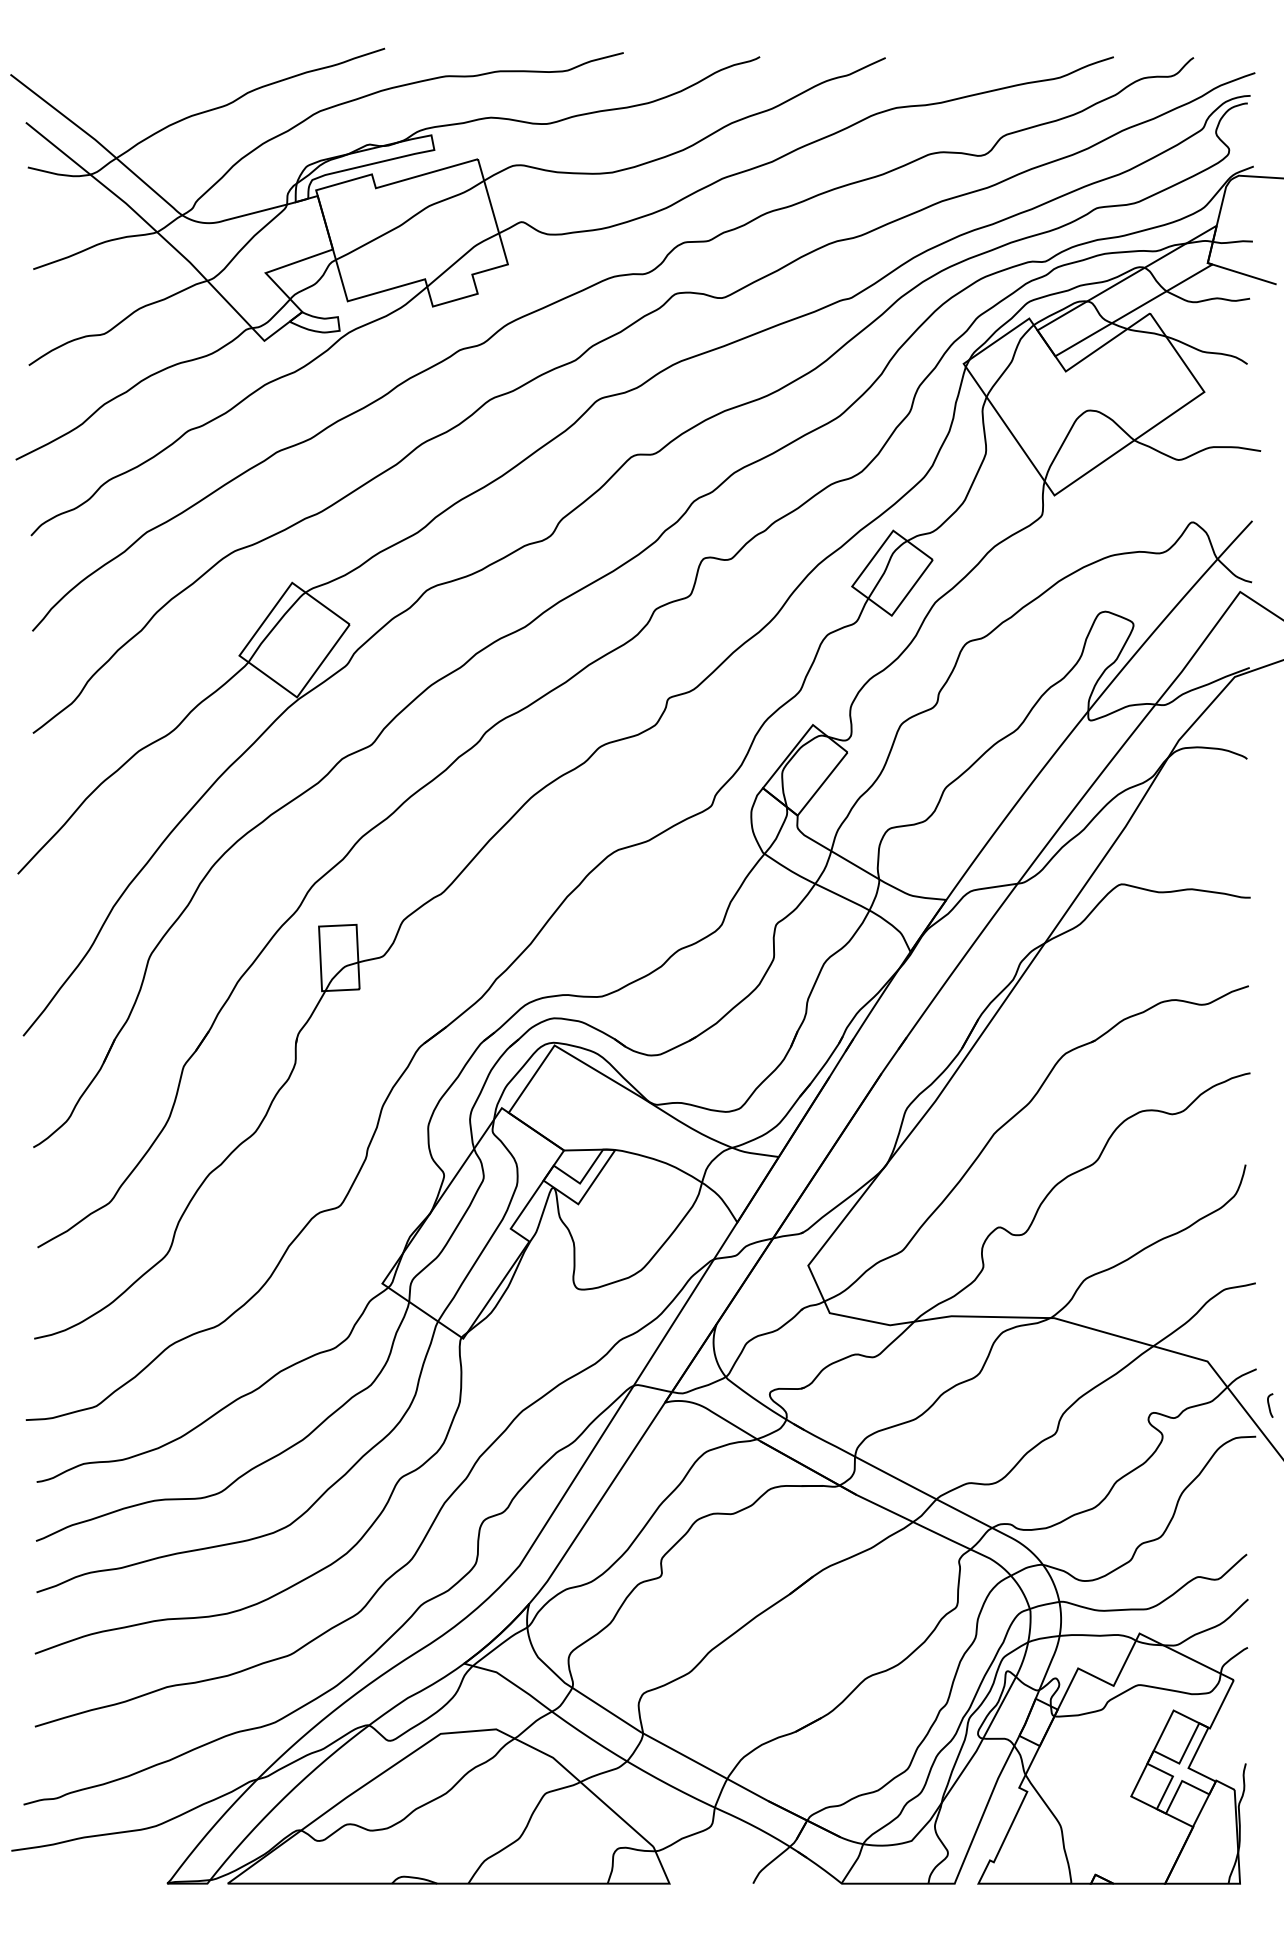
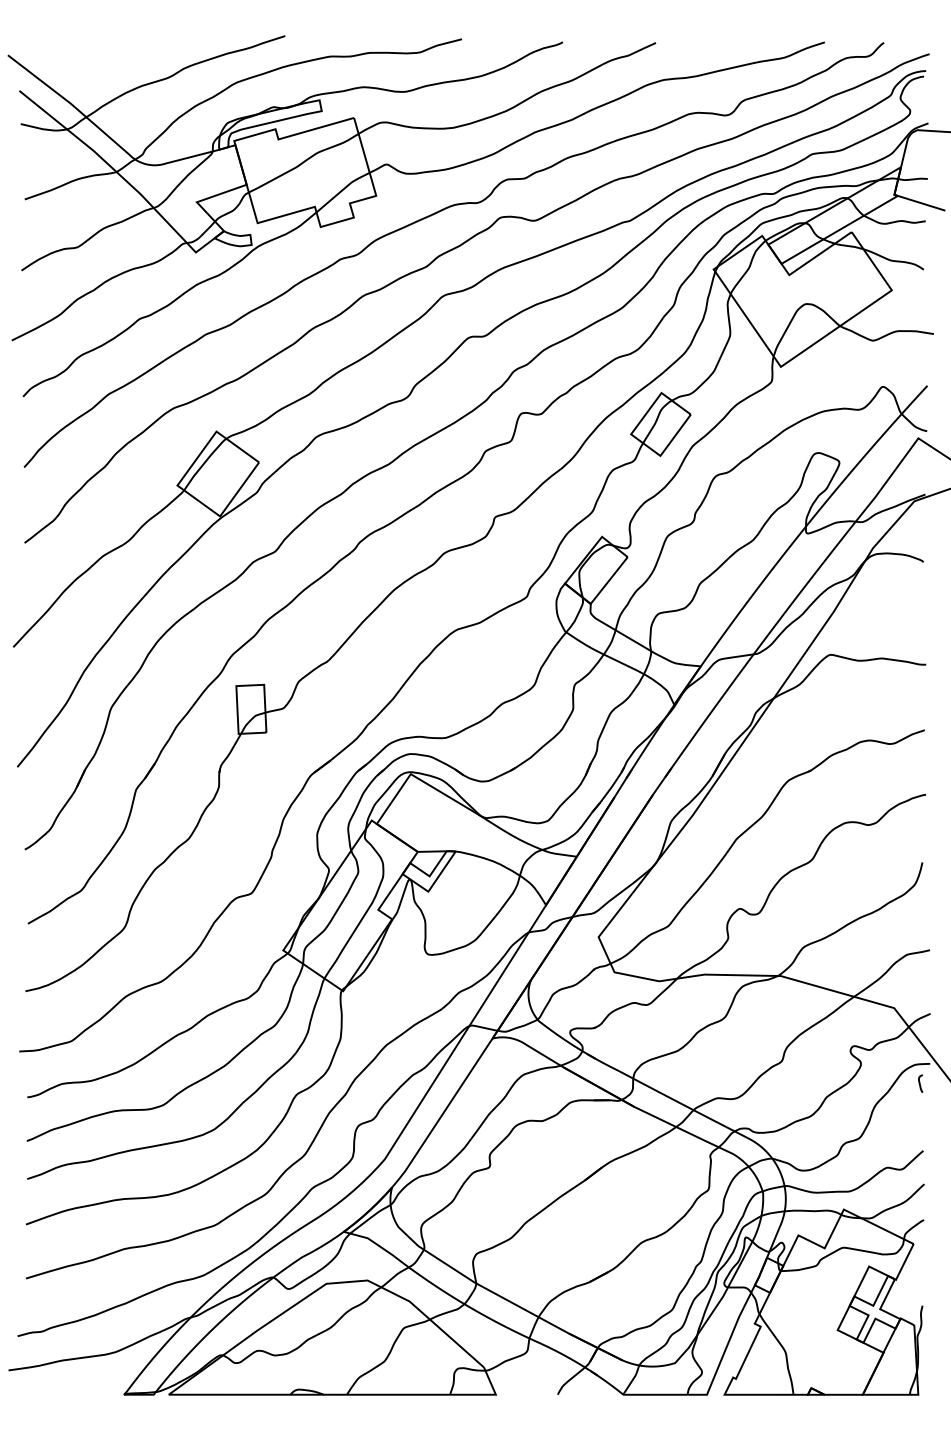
curve: (1269, 1405) -> (920, 1083), moved

